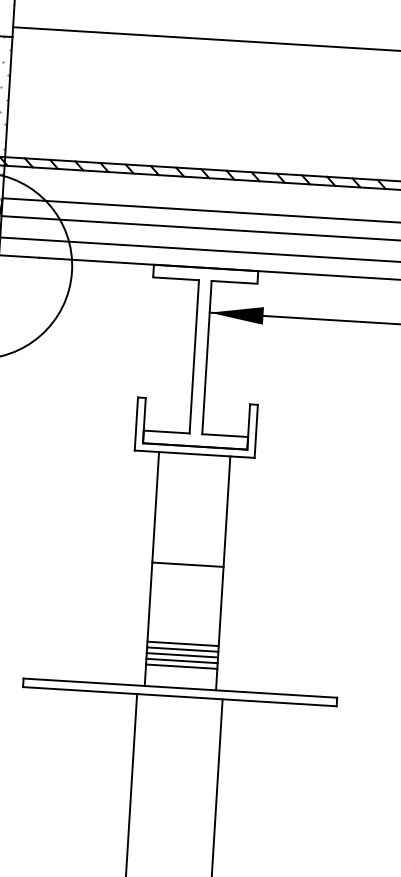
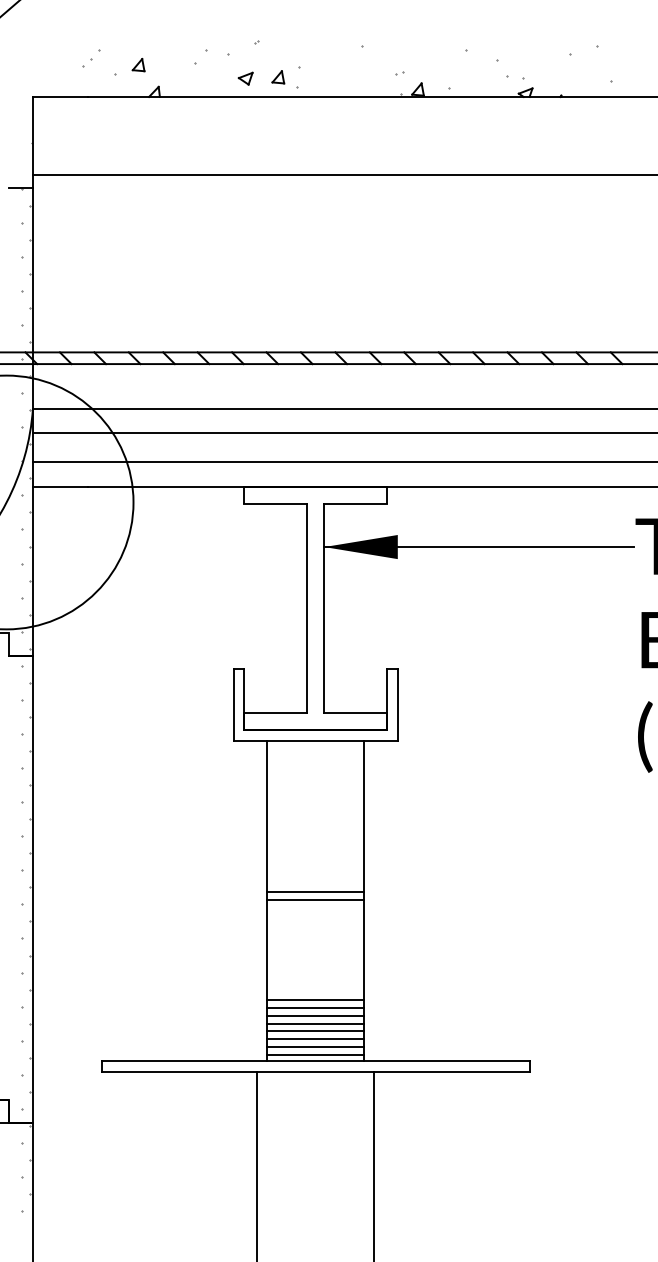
line: (187, 570) -> (315, 899), added
line: (181, 672) -> (315, 1039), added
line: (180, 677) -> (315, 1046), added
line: (180, 683) -> (315, 1054), added

